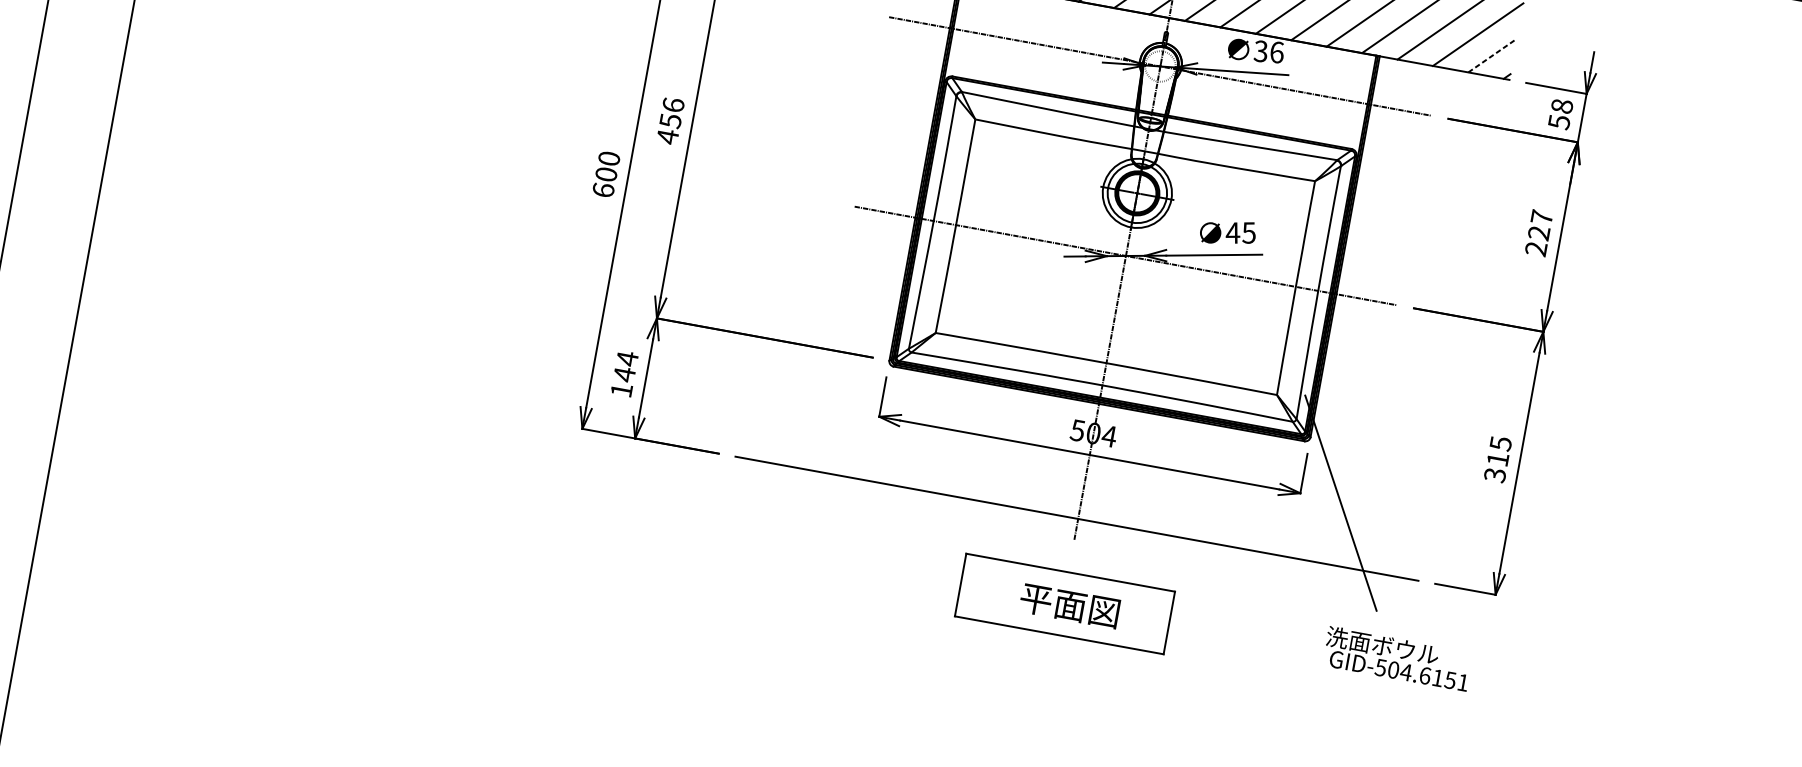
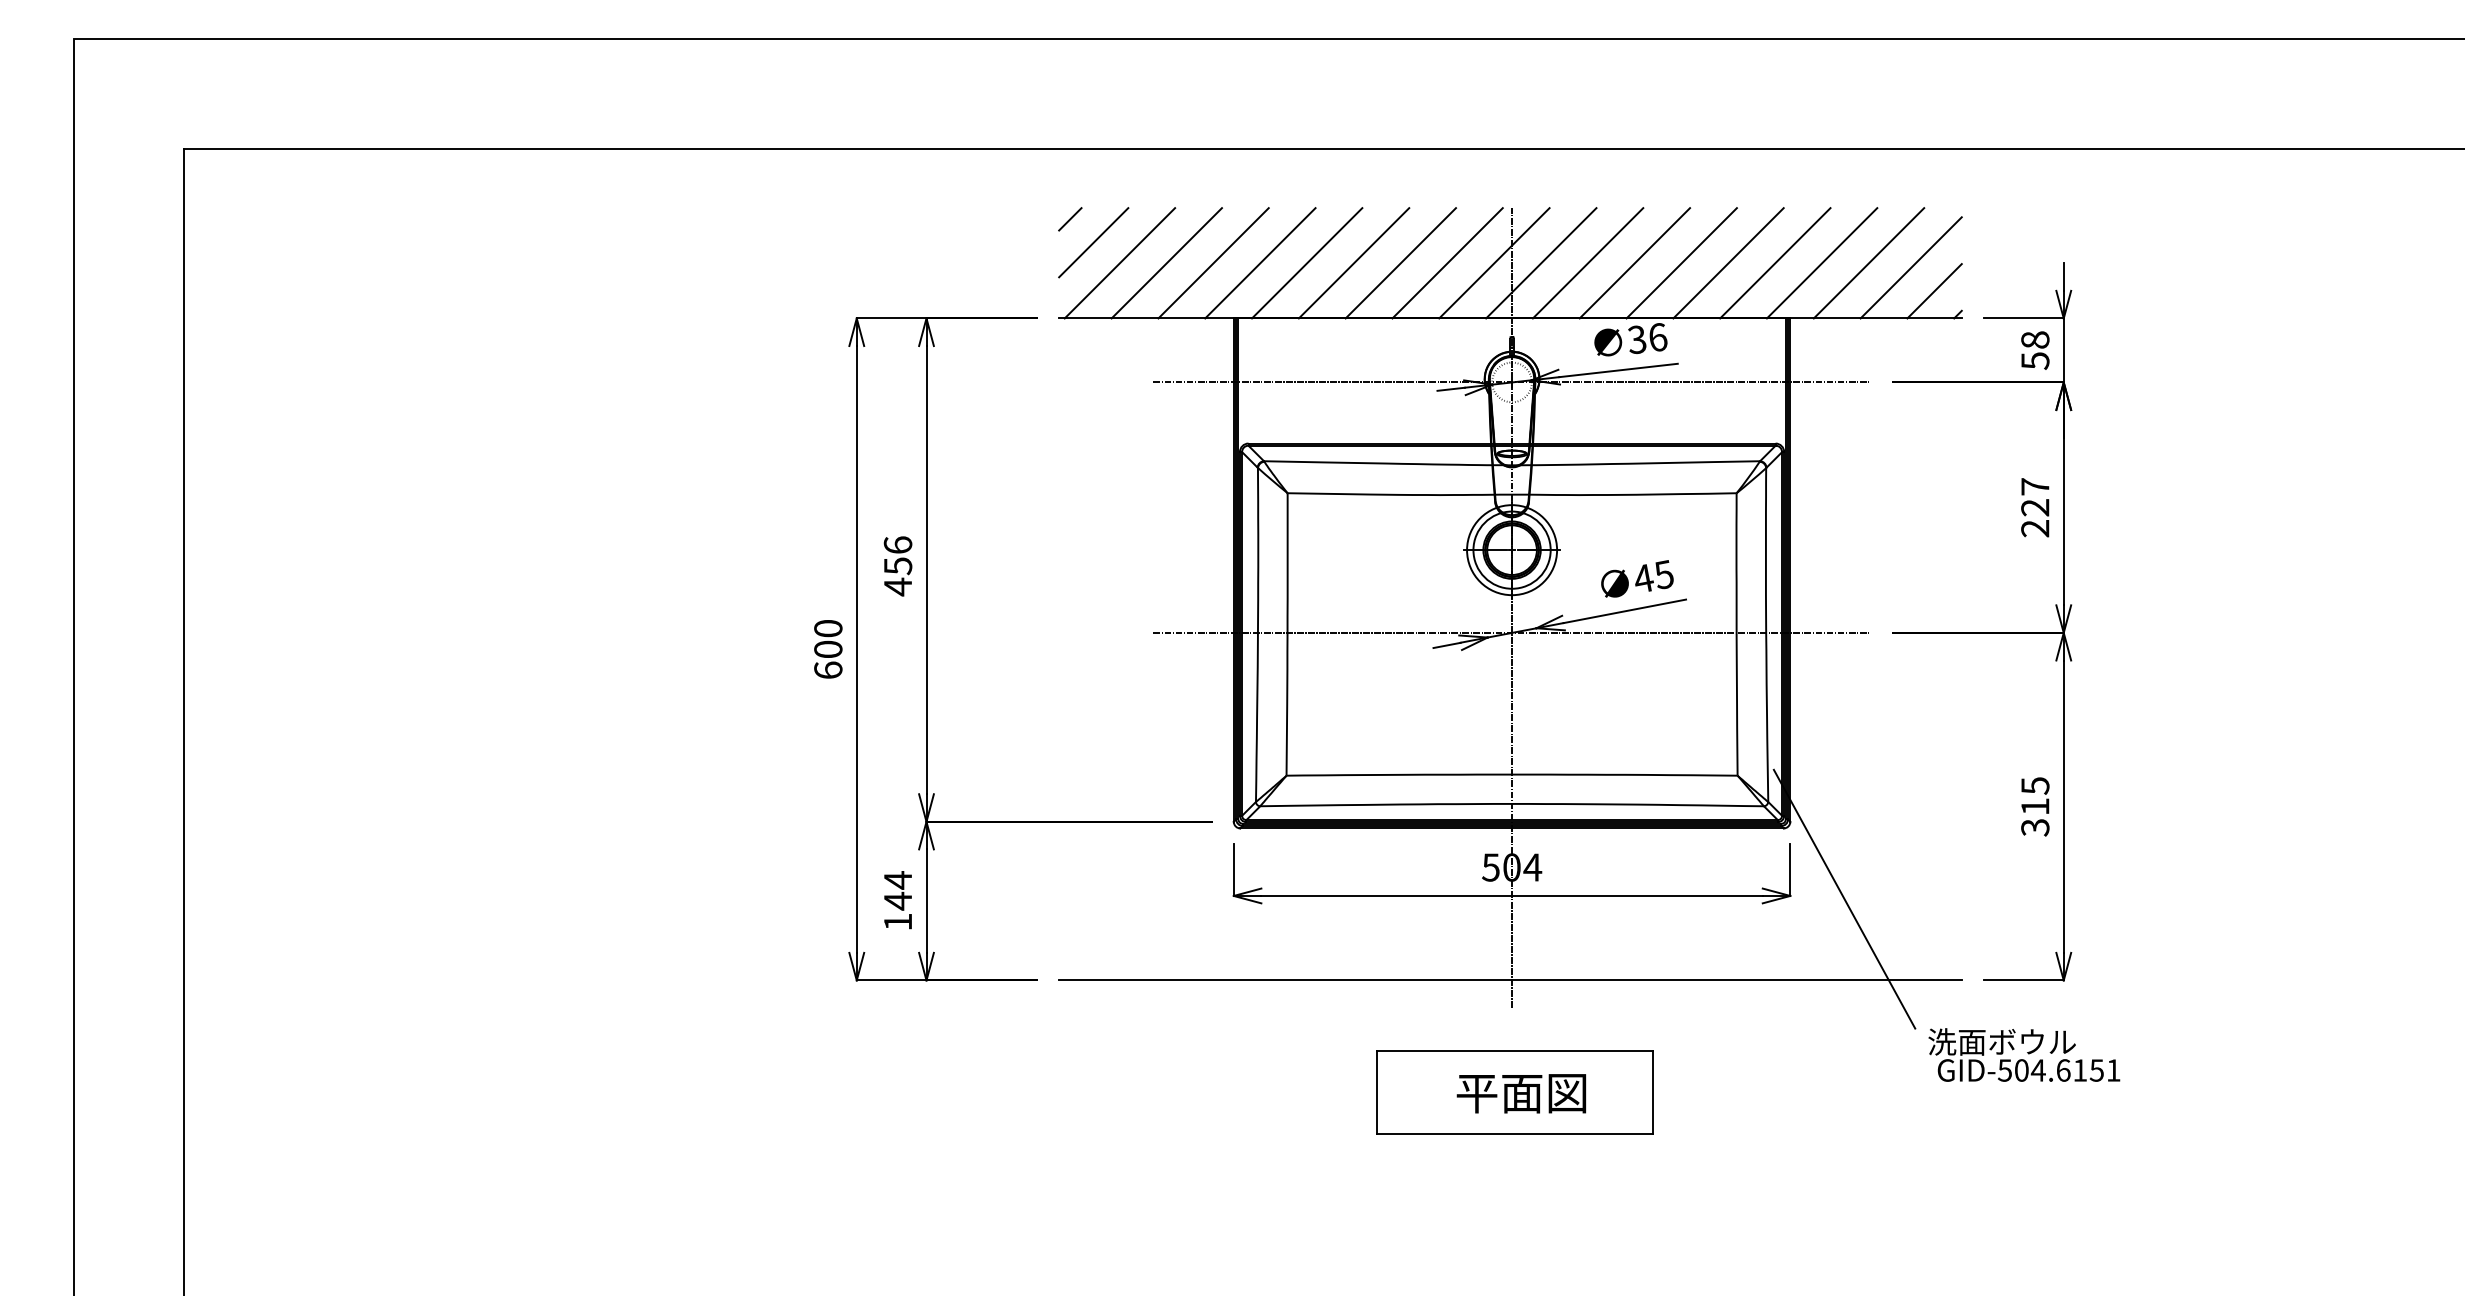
line: (1492, 55) -> (1934, 290), dashed -> solid
text: (1397, 658) -> (2024, 1054), moved

